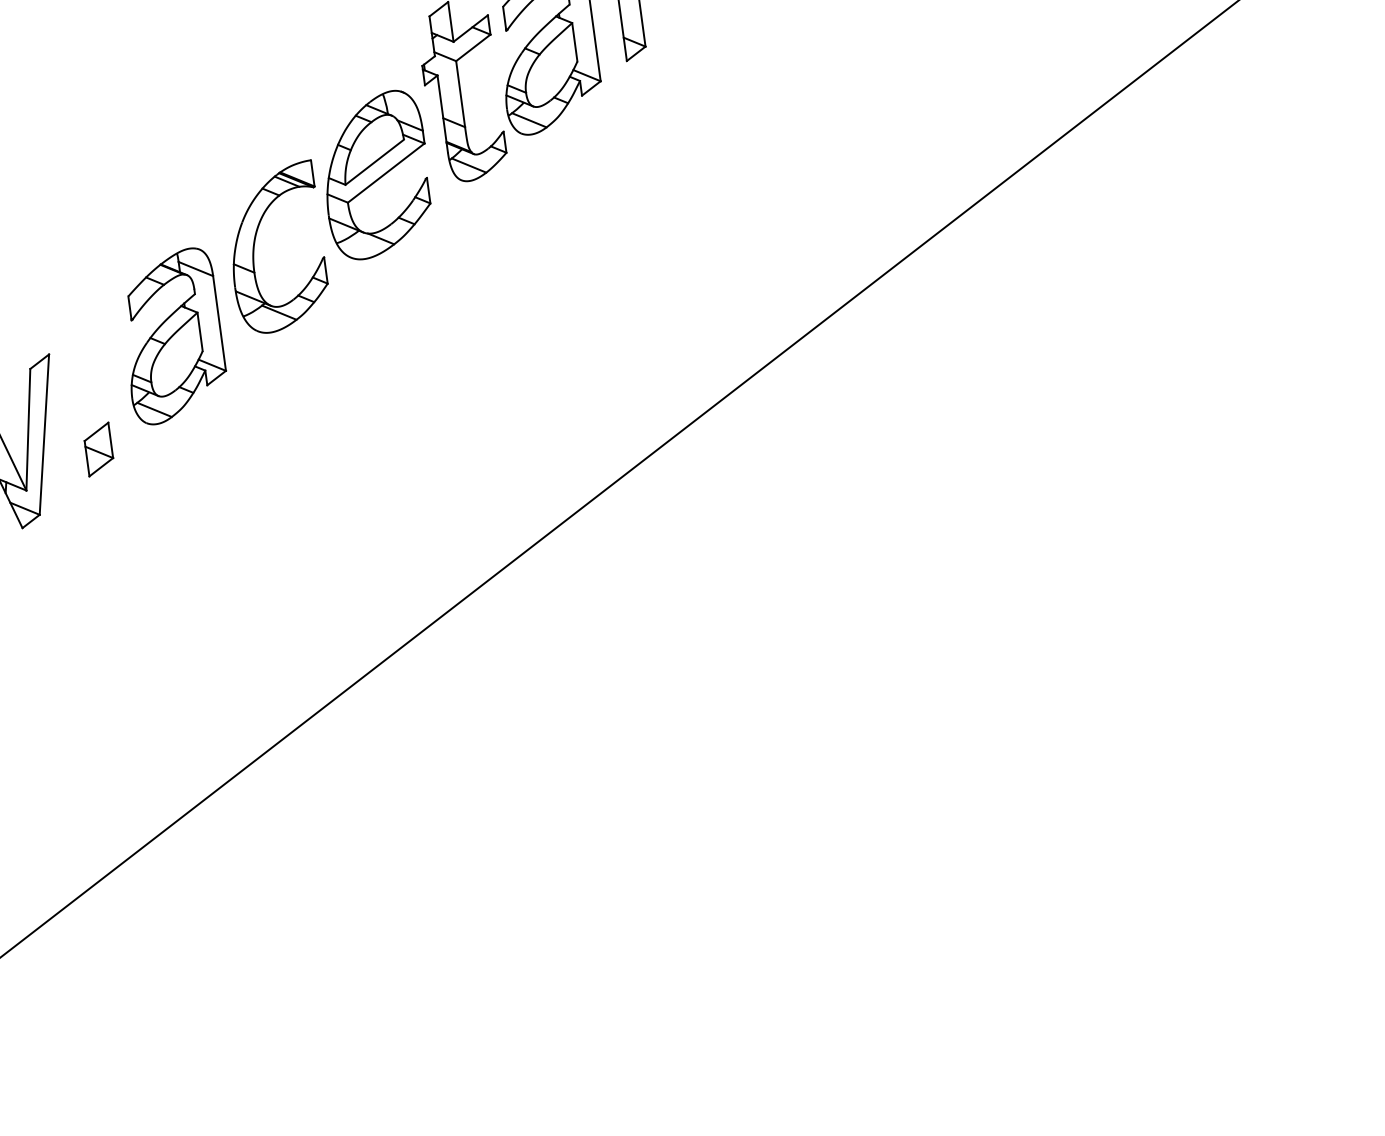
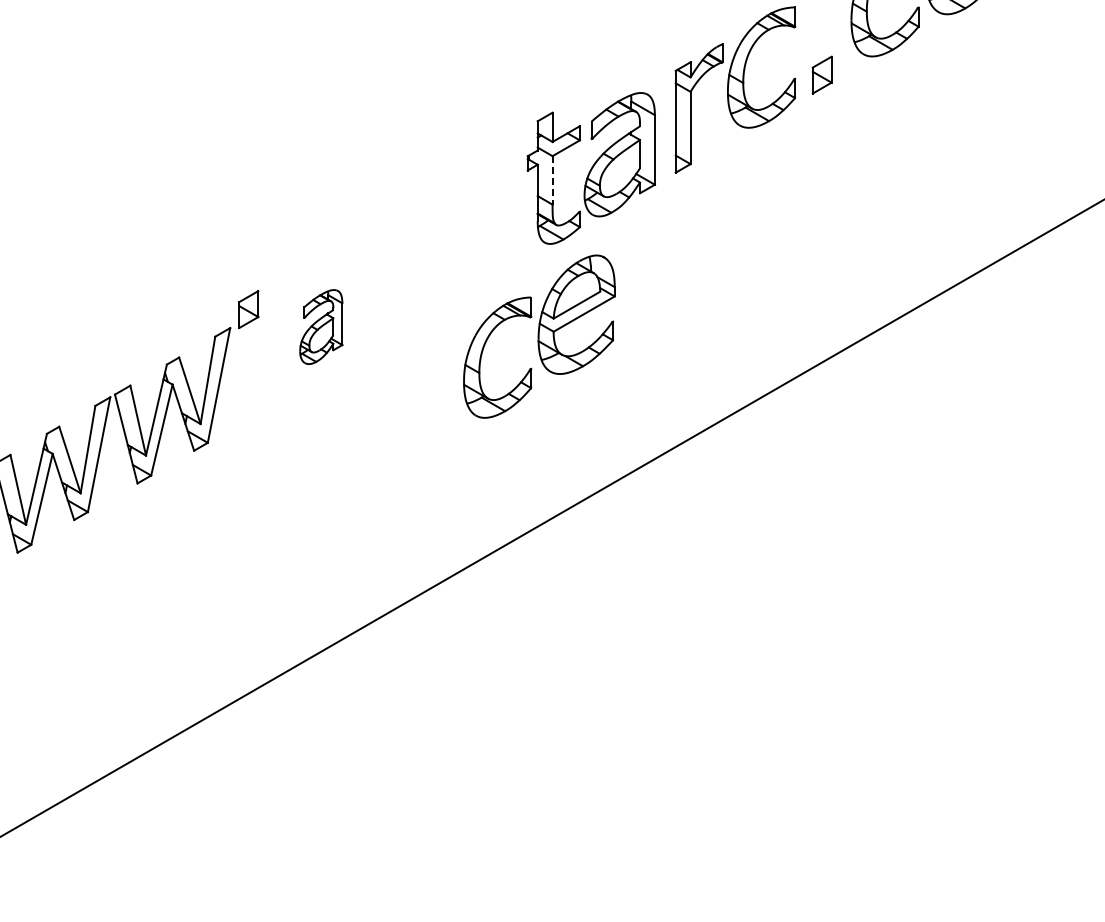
line: (460, 94) -> (552, 180), solid -> dashed
part: (329, 211) -> (539, 336), moved
part: (173, 335) -> (321, 326), size x0.6
part: (98, 449) -> (248, 309), moved

